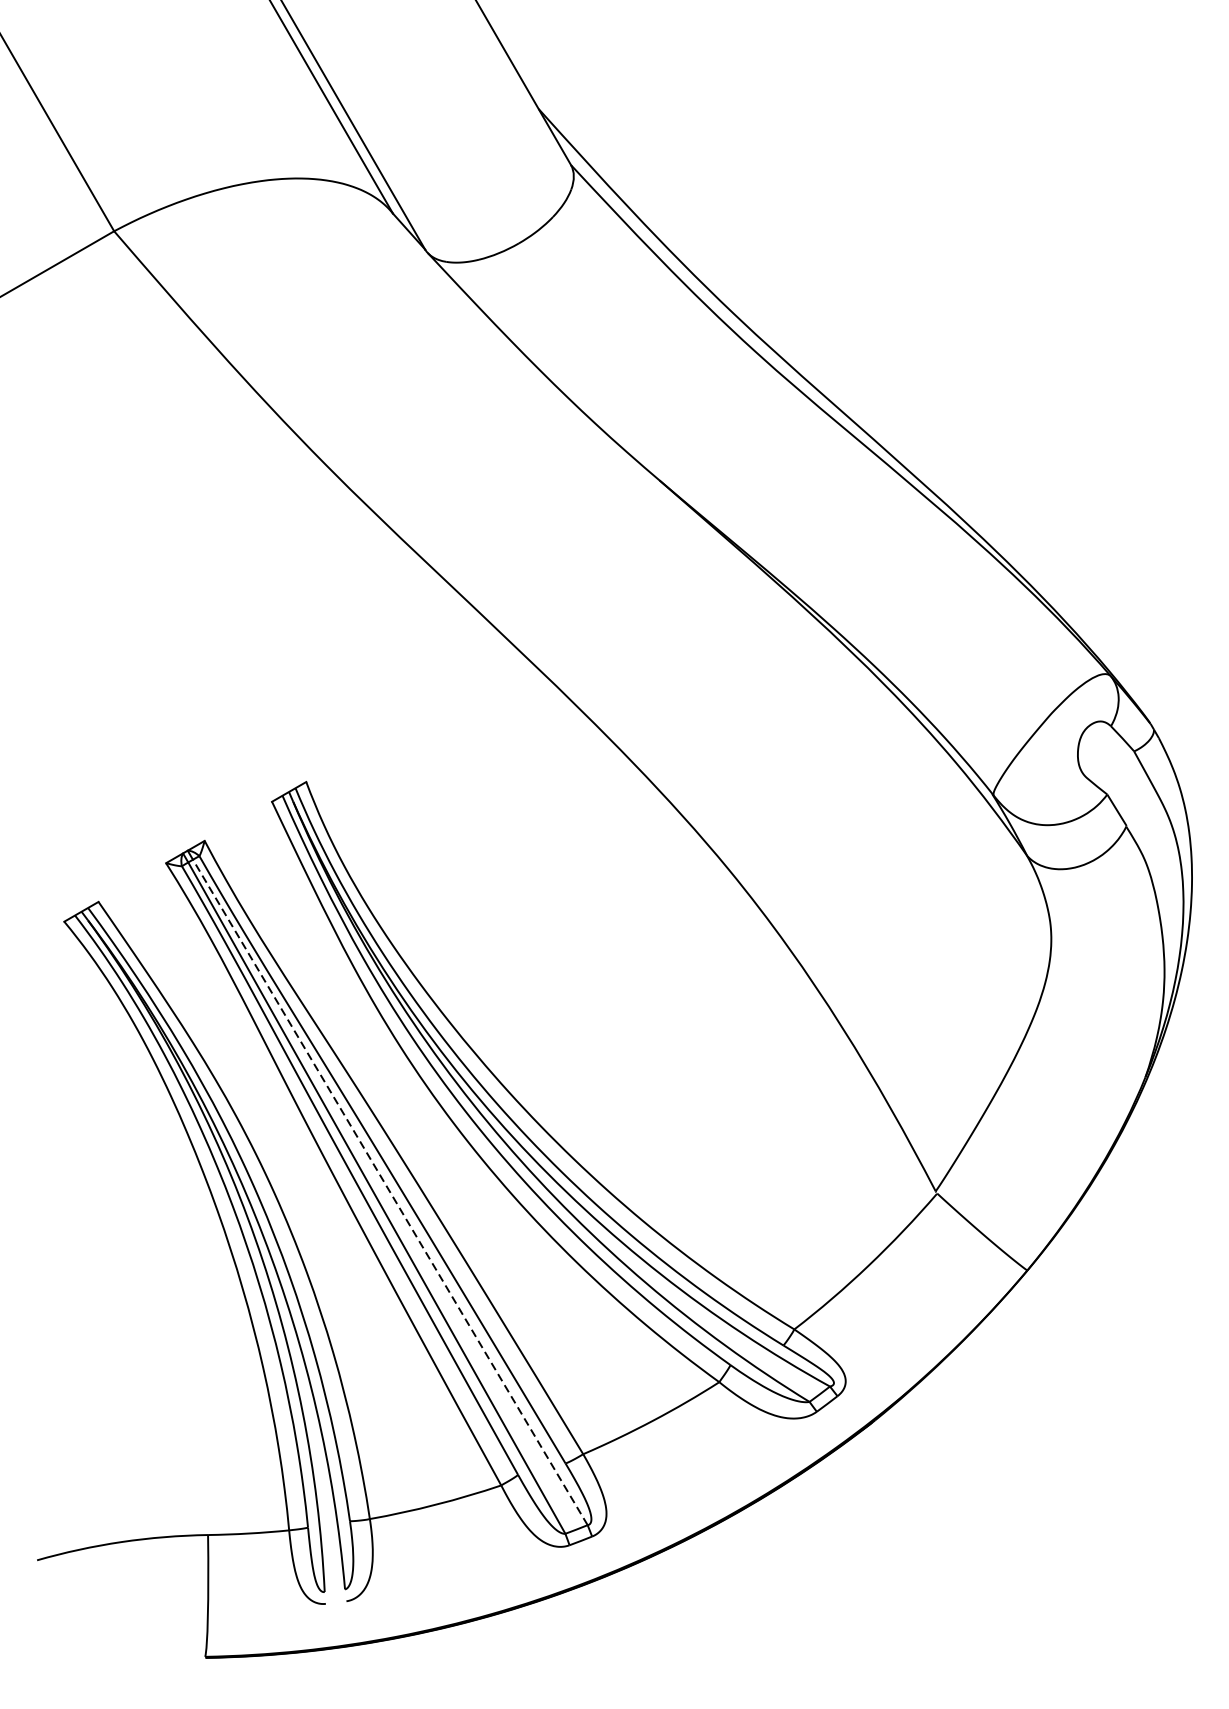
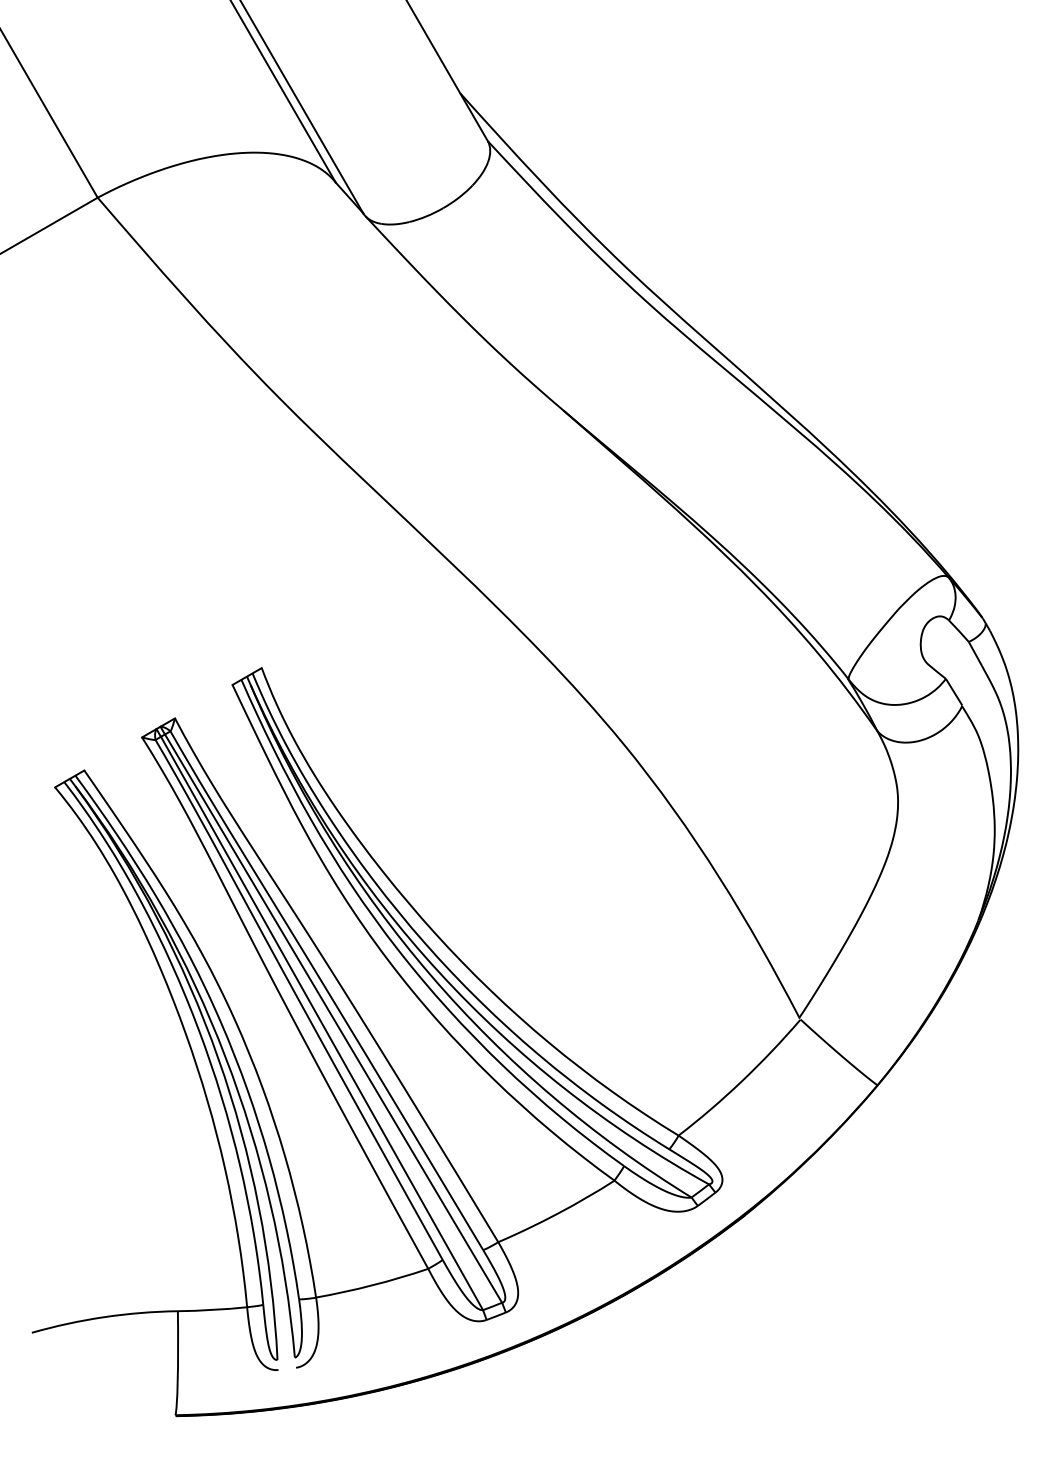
line: (390, 1192) -> (333, 1018), dashed -> solid

